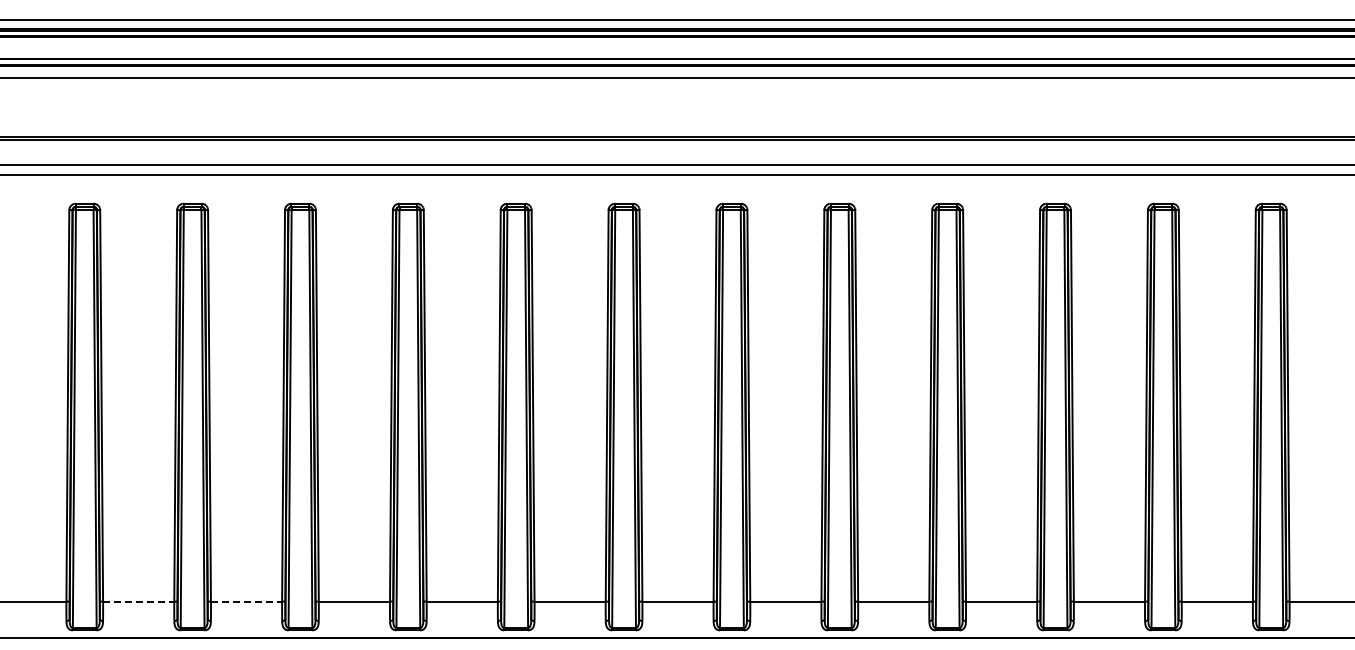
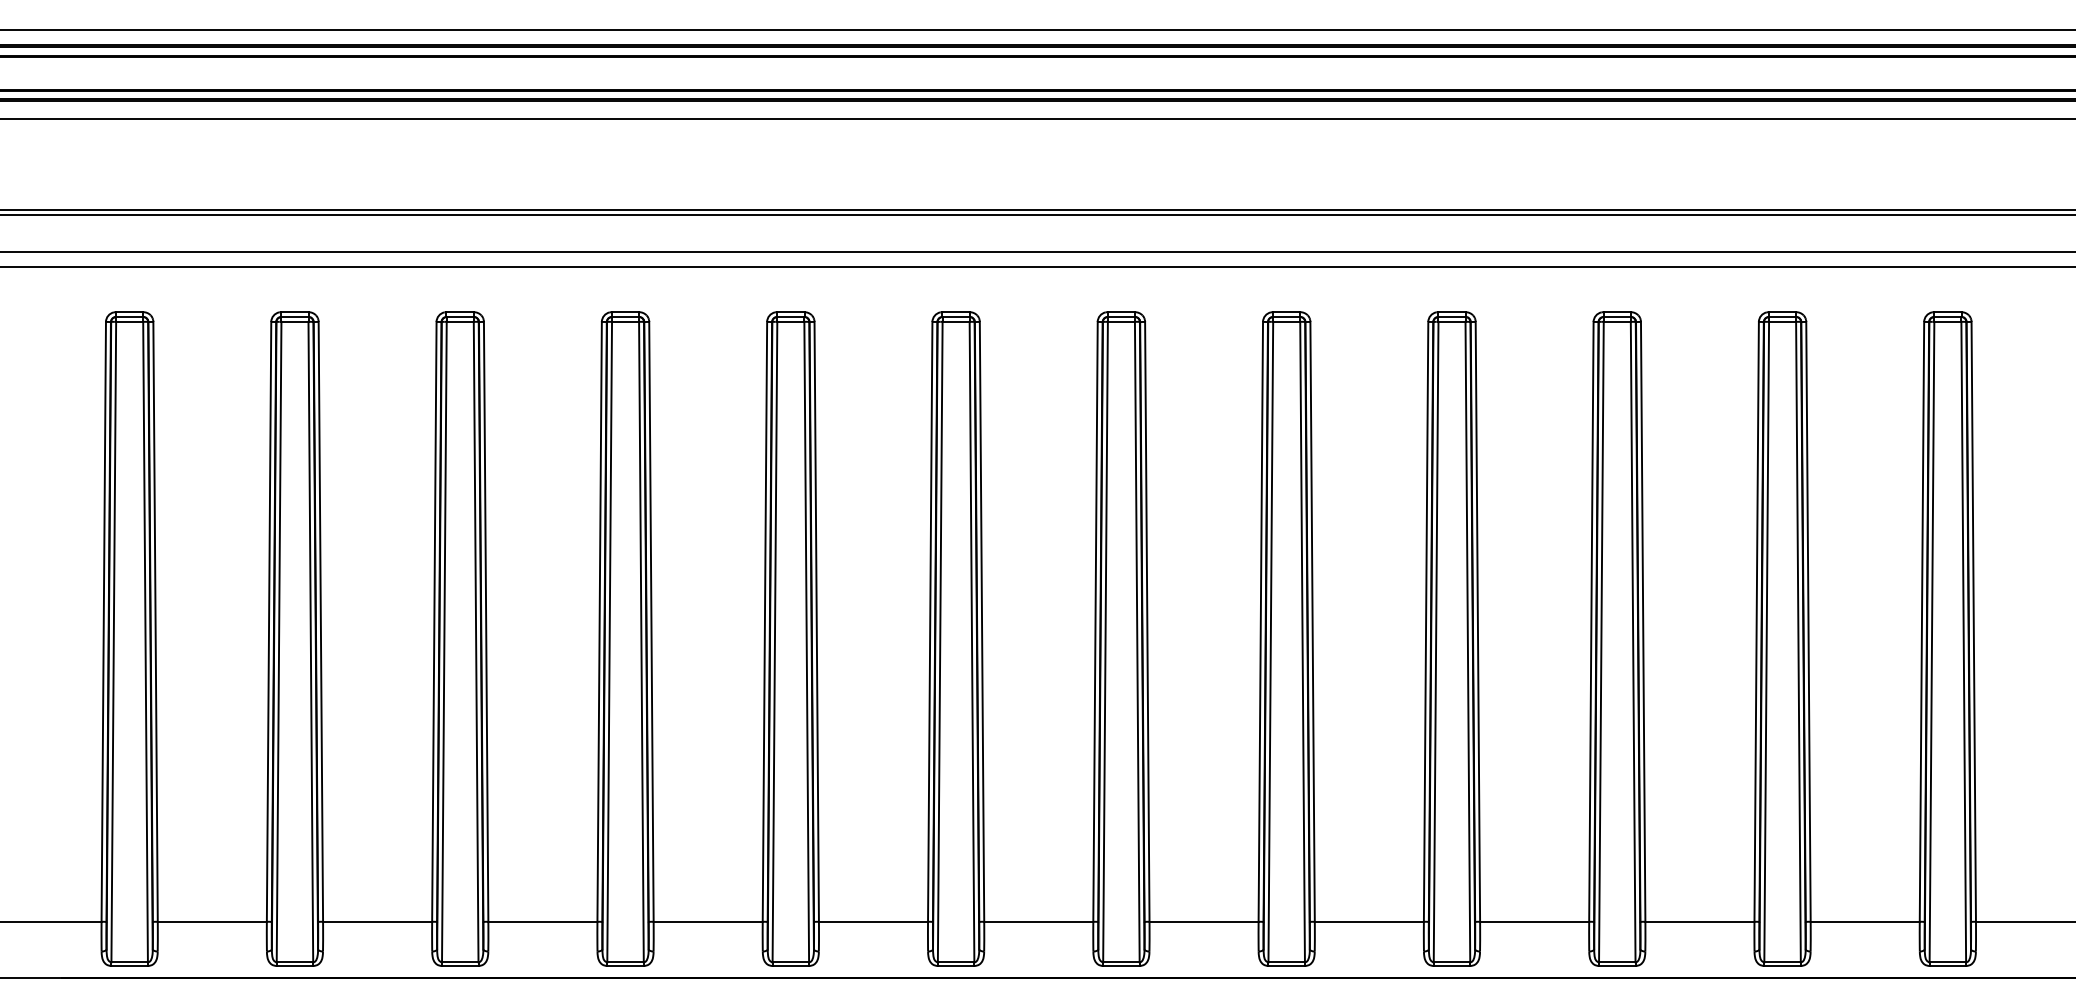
line: (138, 601) -> (212, 921), dashed -> solid
line: (246, 601) -> (377, 921), dashed -> solid

